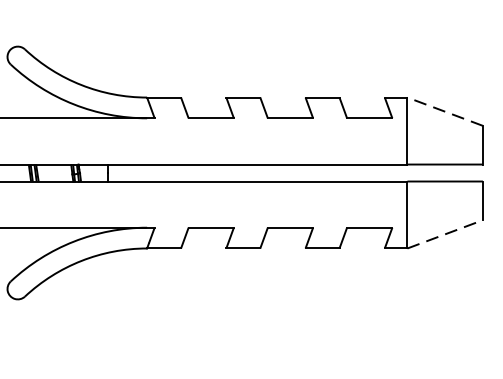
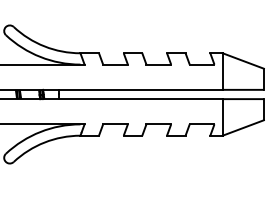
line: (443, 110) -> (242, 60), dashed -> solid
line: (445, 233) -> (243, 127), dashed -> solid

